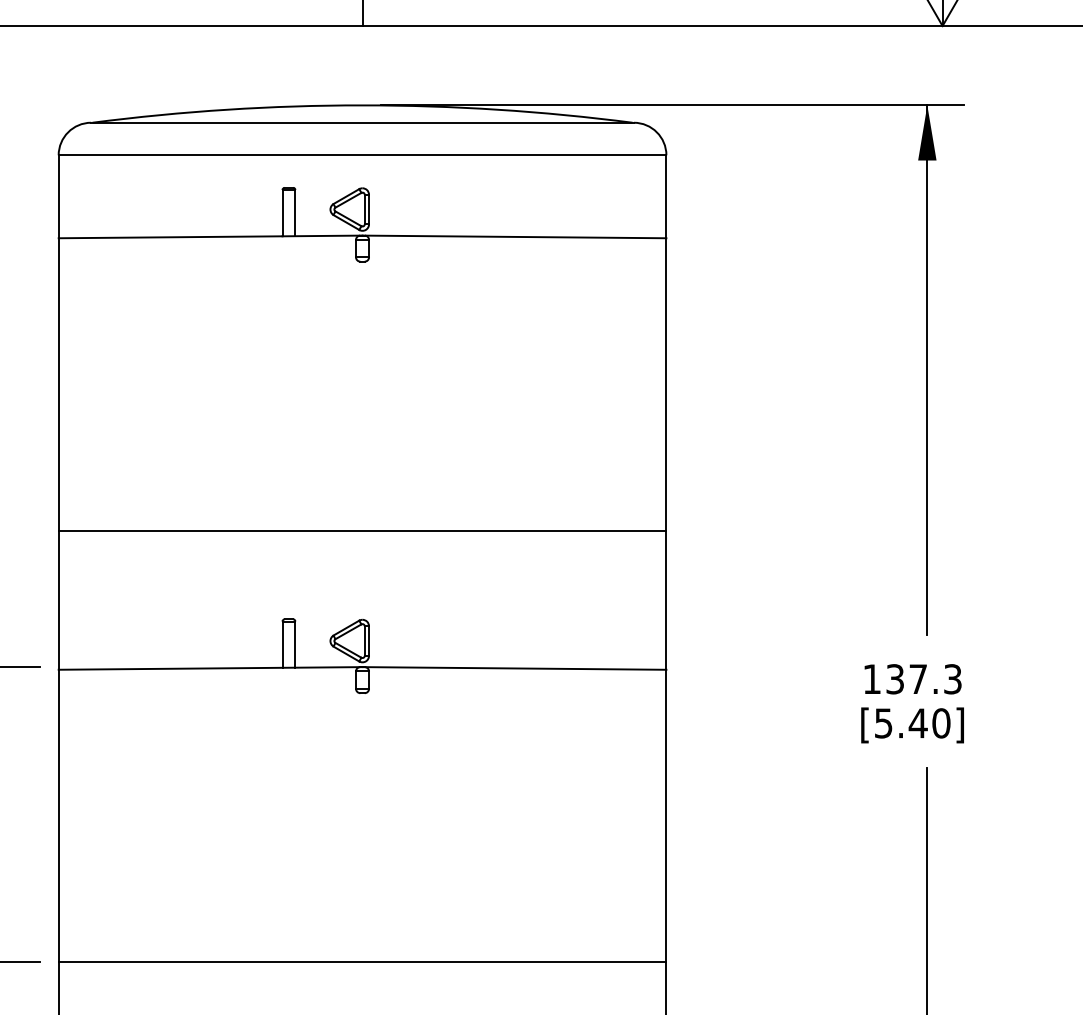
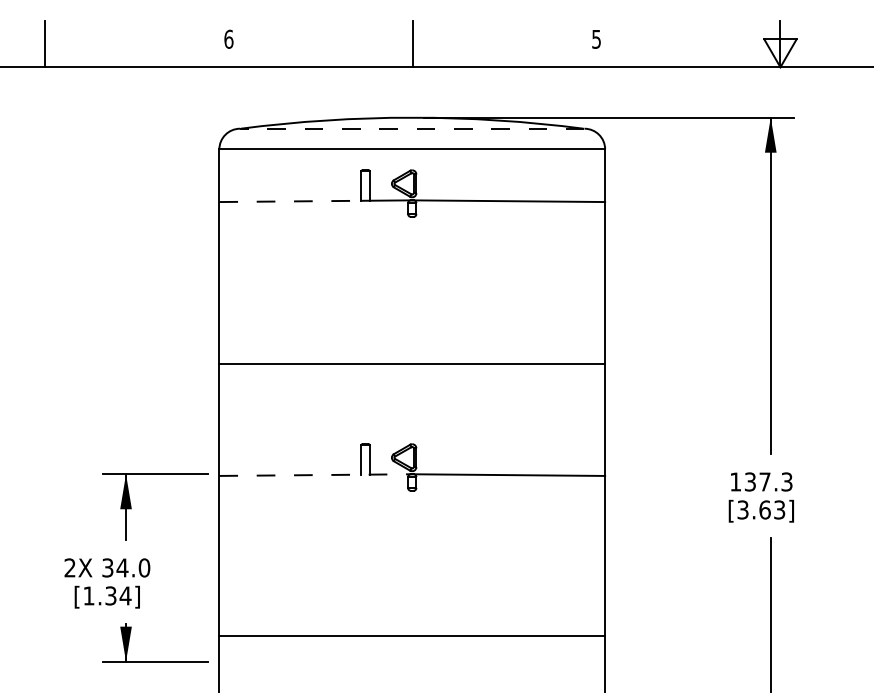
line: (361, 122) -> (411, 128), solid -> dashed
line: (170, 237) -> (290, 201), solid -> dashed
line: (362, 530) -> (412, 363), moved
line: (211, 669) -> (316, 475), solid -> dashed
text: (912, 722) -> (761, 509), [5.40] -> [3.63]
line: (362, 962) -> (412, 635), moved

